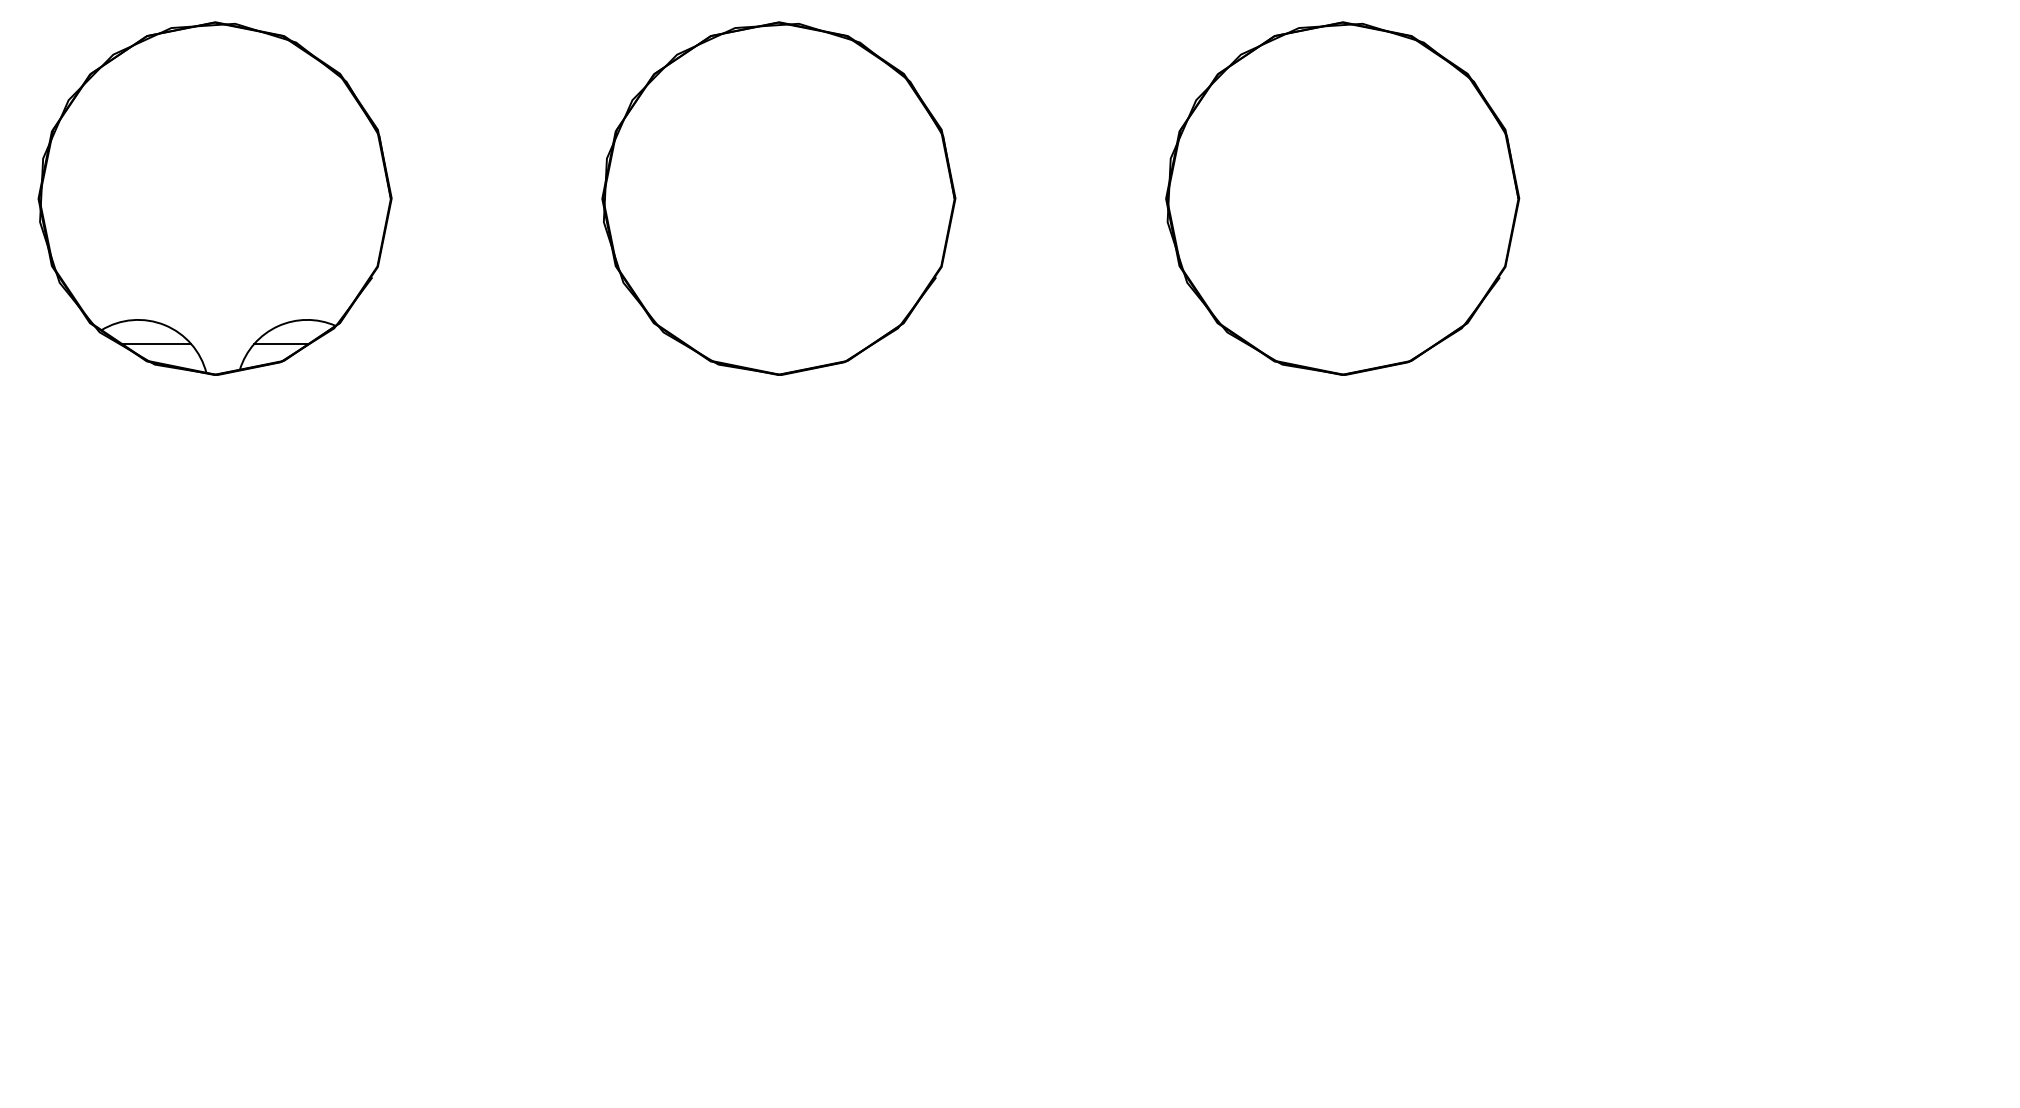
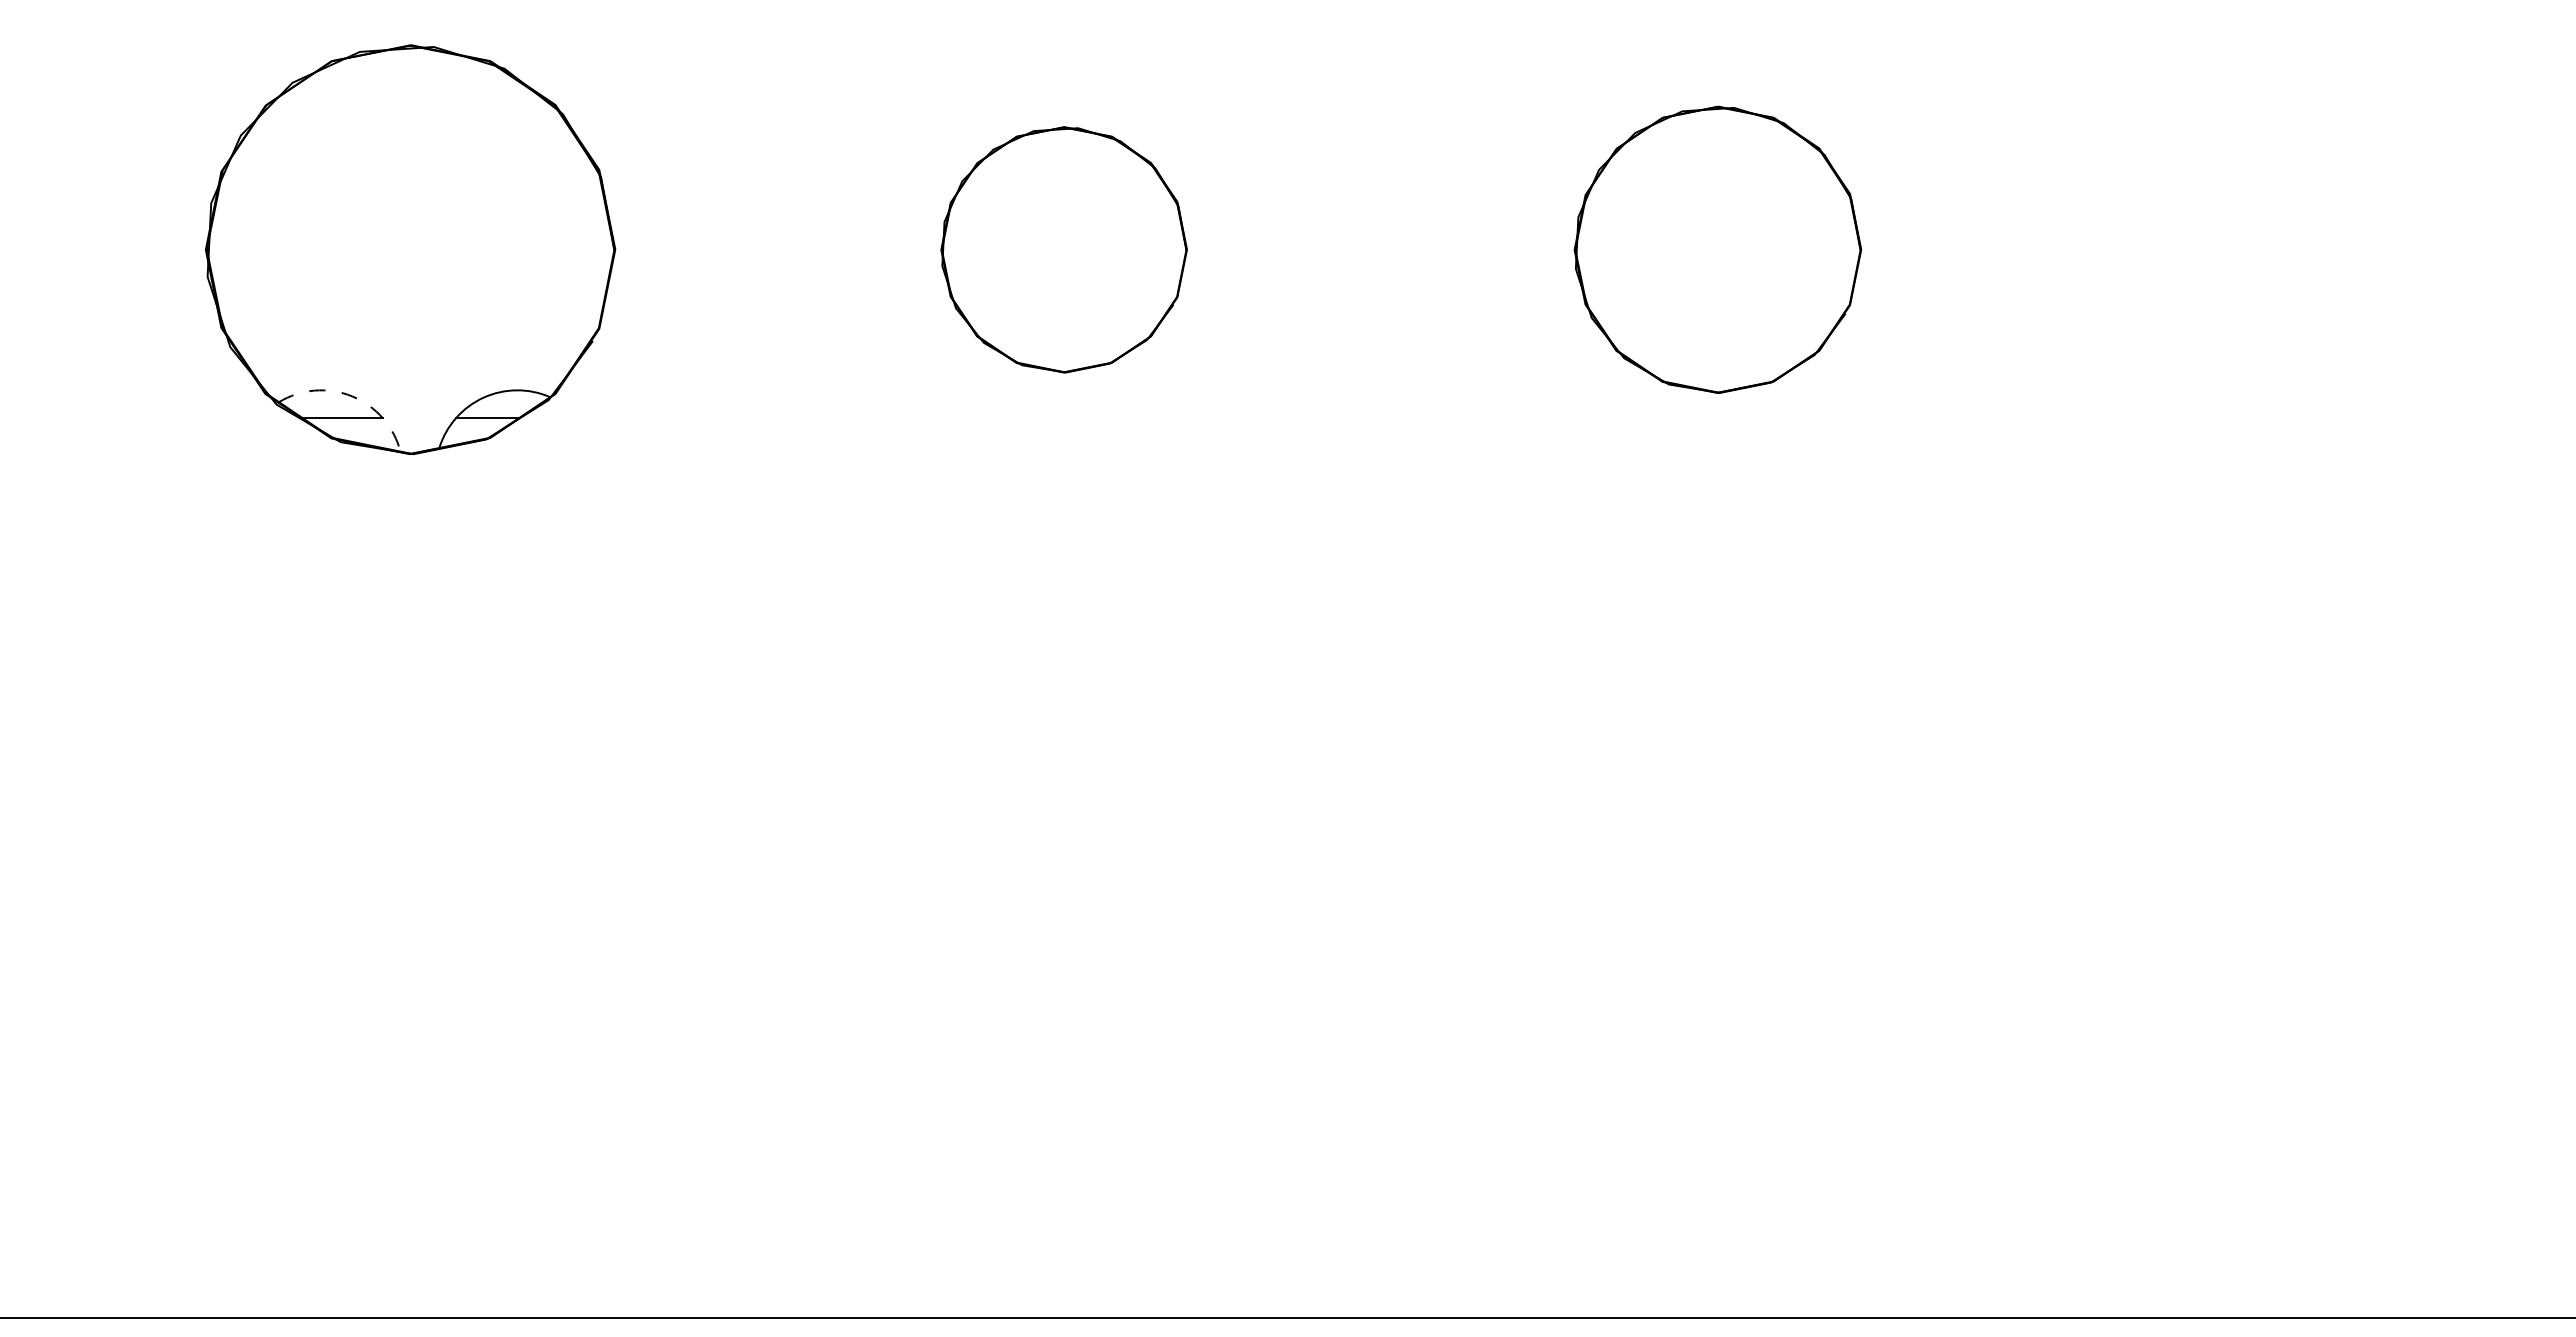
part: (778, 198) -> (1063, 249), size x0.6
part: (1342, 198) -> (1717, 249), size x0.7
arc: (165, 325) -> (352, 396), solid -> dashed

